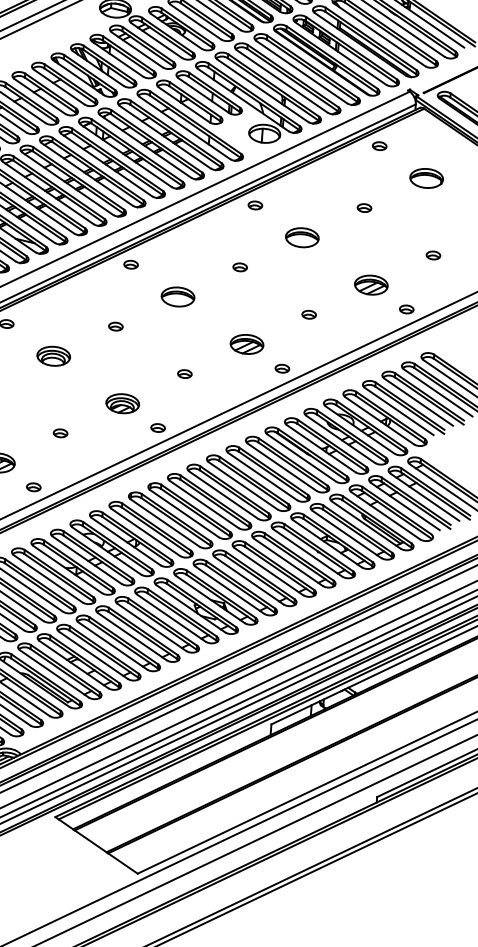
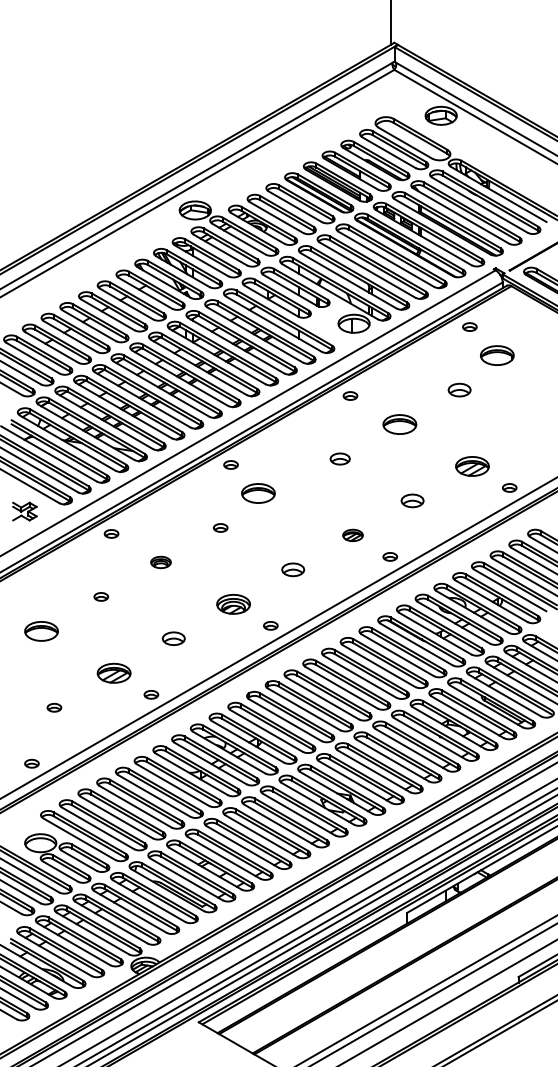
part: (426, 178) -> (497, 355), moved
part: (364, 207) -> (459, 389), size x1.6
part: (432, 254) -> (531, 431), removed
part: (239, 266) -> (339, 458), size x1.4
part: (178, 297) -> (258, 493), moved
part: (308, 314) -> (412, 500), size x1.6
part: (246, 344) -> (352, 535), size x0.6
part: (53, 356) -> (160, 562), size x0.6
part: (185, 373) -> (293, 569), size x1.6
part: (60, 432) -> (173, 638), size x1.6

